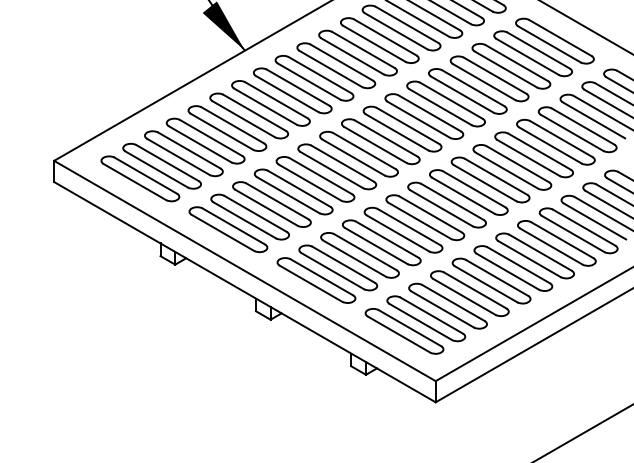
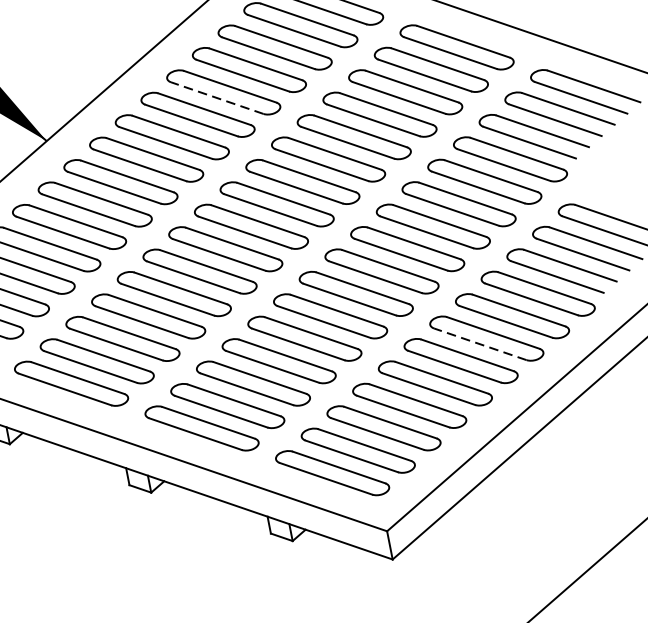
line: (373, 43) -> (216, 97), solid -> dashed
line: (529, 258) -> (479, 343), solid -> dashed

